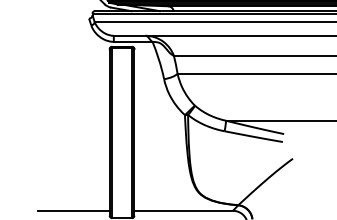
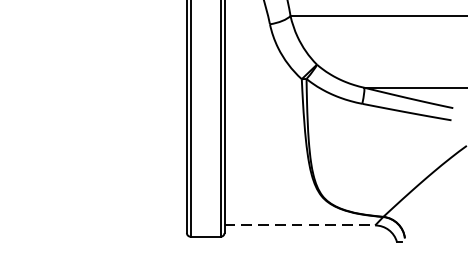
line: (73, 210) -> (131, 224), removed
line: (184, 210) -> (301, 224), solid -> dashed

